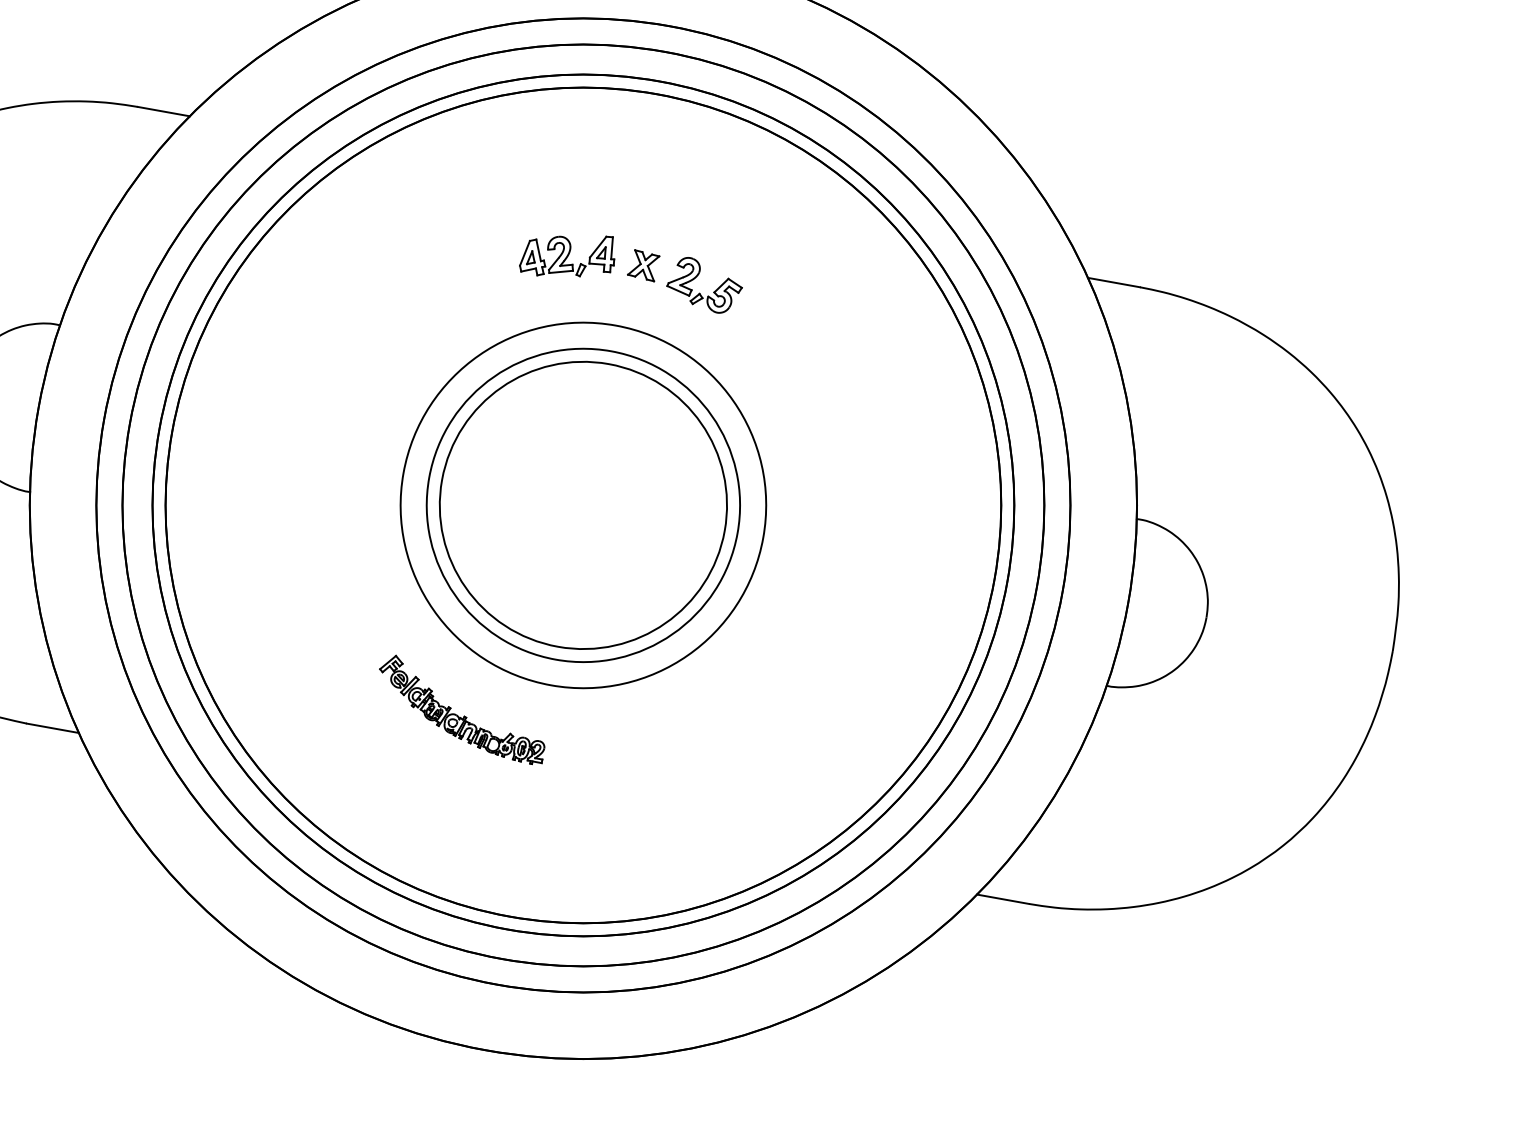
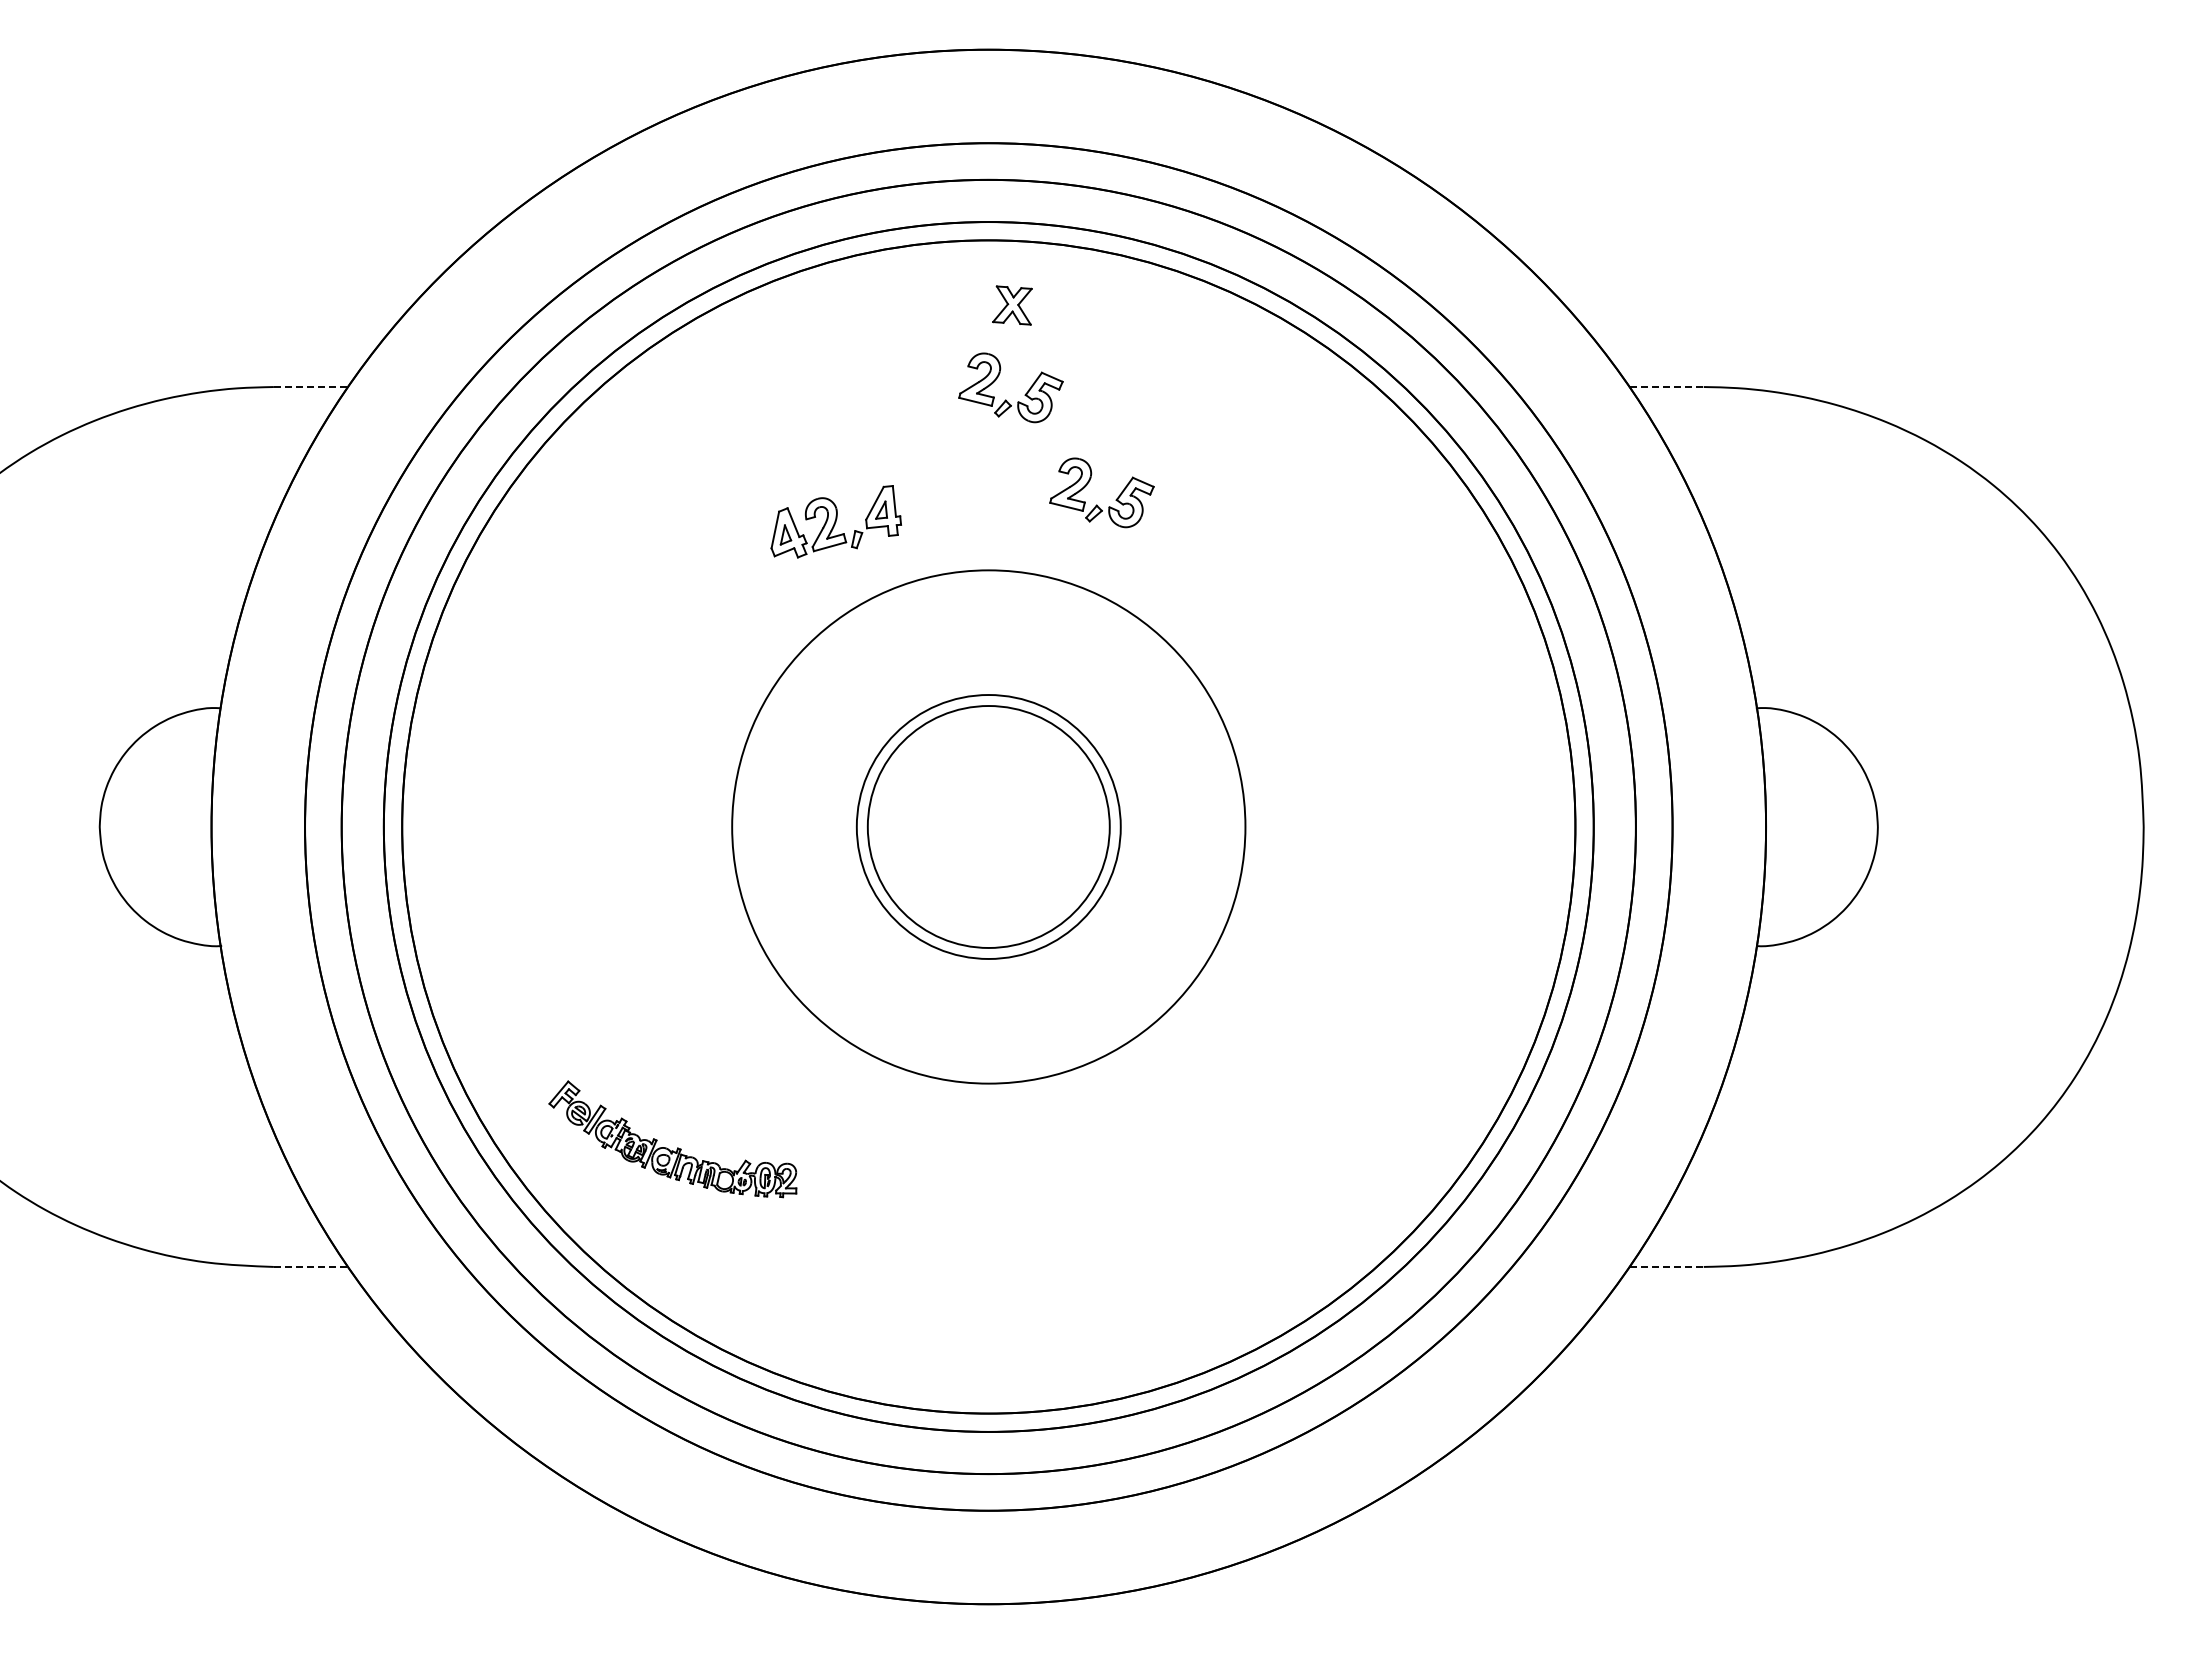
line: (164, 112) -> (311, 387), solid -> dashed
part: (649, 208) -> (1006, 399), added
part: (568, 255) -> (836, 521), moved
part: (643, 265) -> (1012, 305), moved
line: (1114, 283) -> (1667, 387), solid -> dashed
circle: (583, 505) -> (988, 826), size x0.6
circle: (583, 505) -> (988, 826), size x0.6
part: (464, 715) -> (677, 1147), moved
line: (53, 728) -> (311, 1266), solid -> dashed
line: (1003, 899) -> (1667, 1266), solid -> dashed

